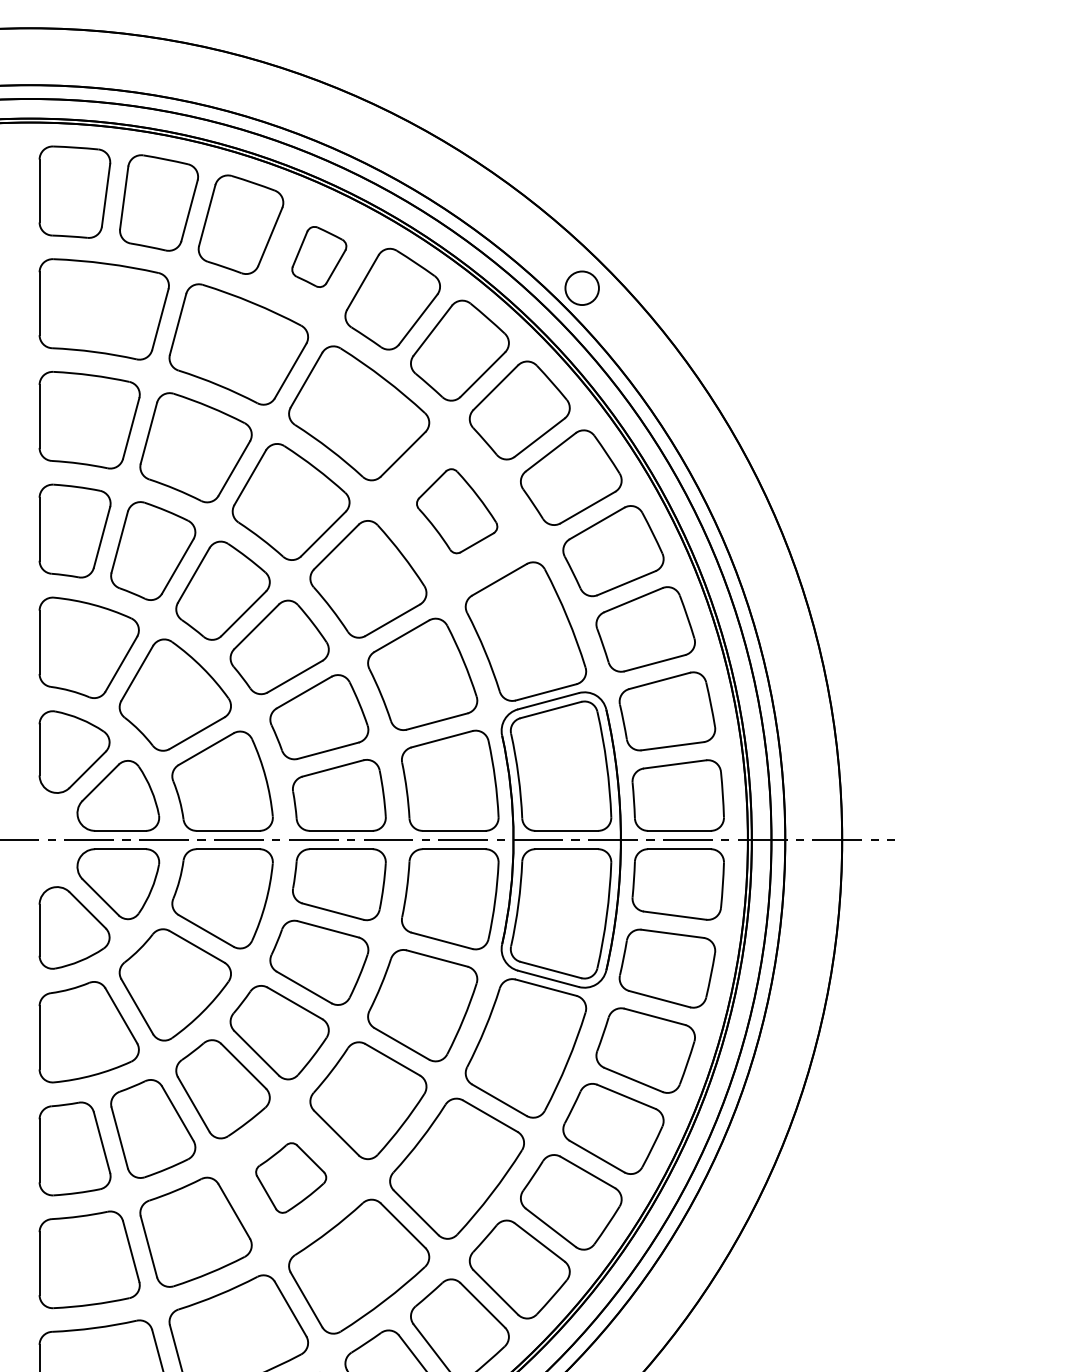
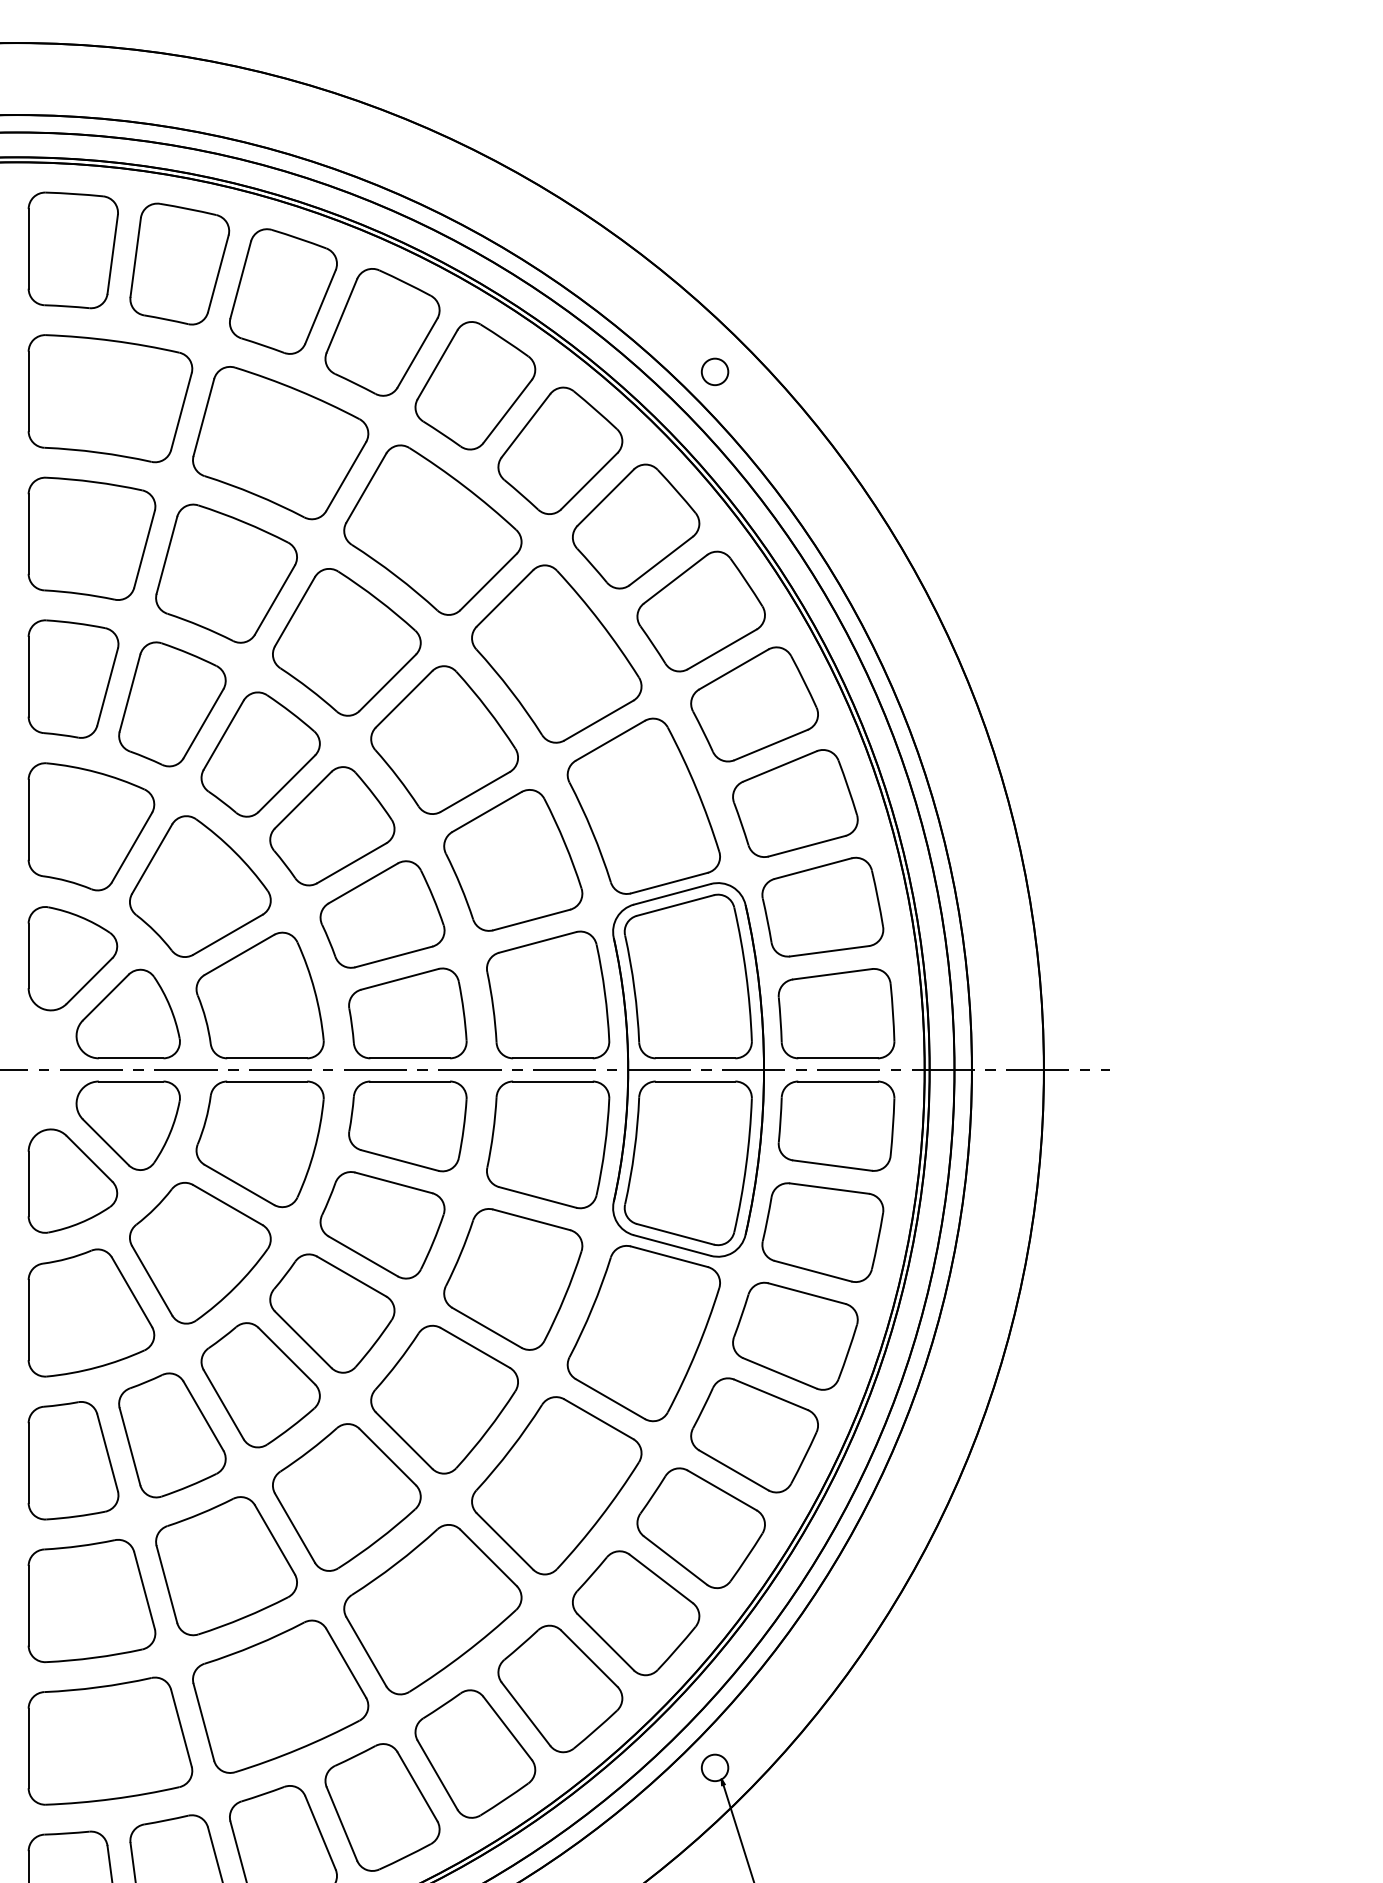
part: (319, 257) -> (382, 332), size x1.67
circle: (581, 287) -> (714, 371), size x0.62
part: (456, 510) -> (556, 653), size x1.67
part: (290, 1178) -> (346, 1497), size x1.67

